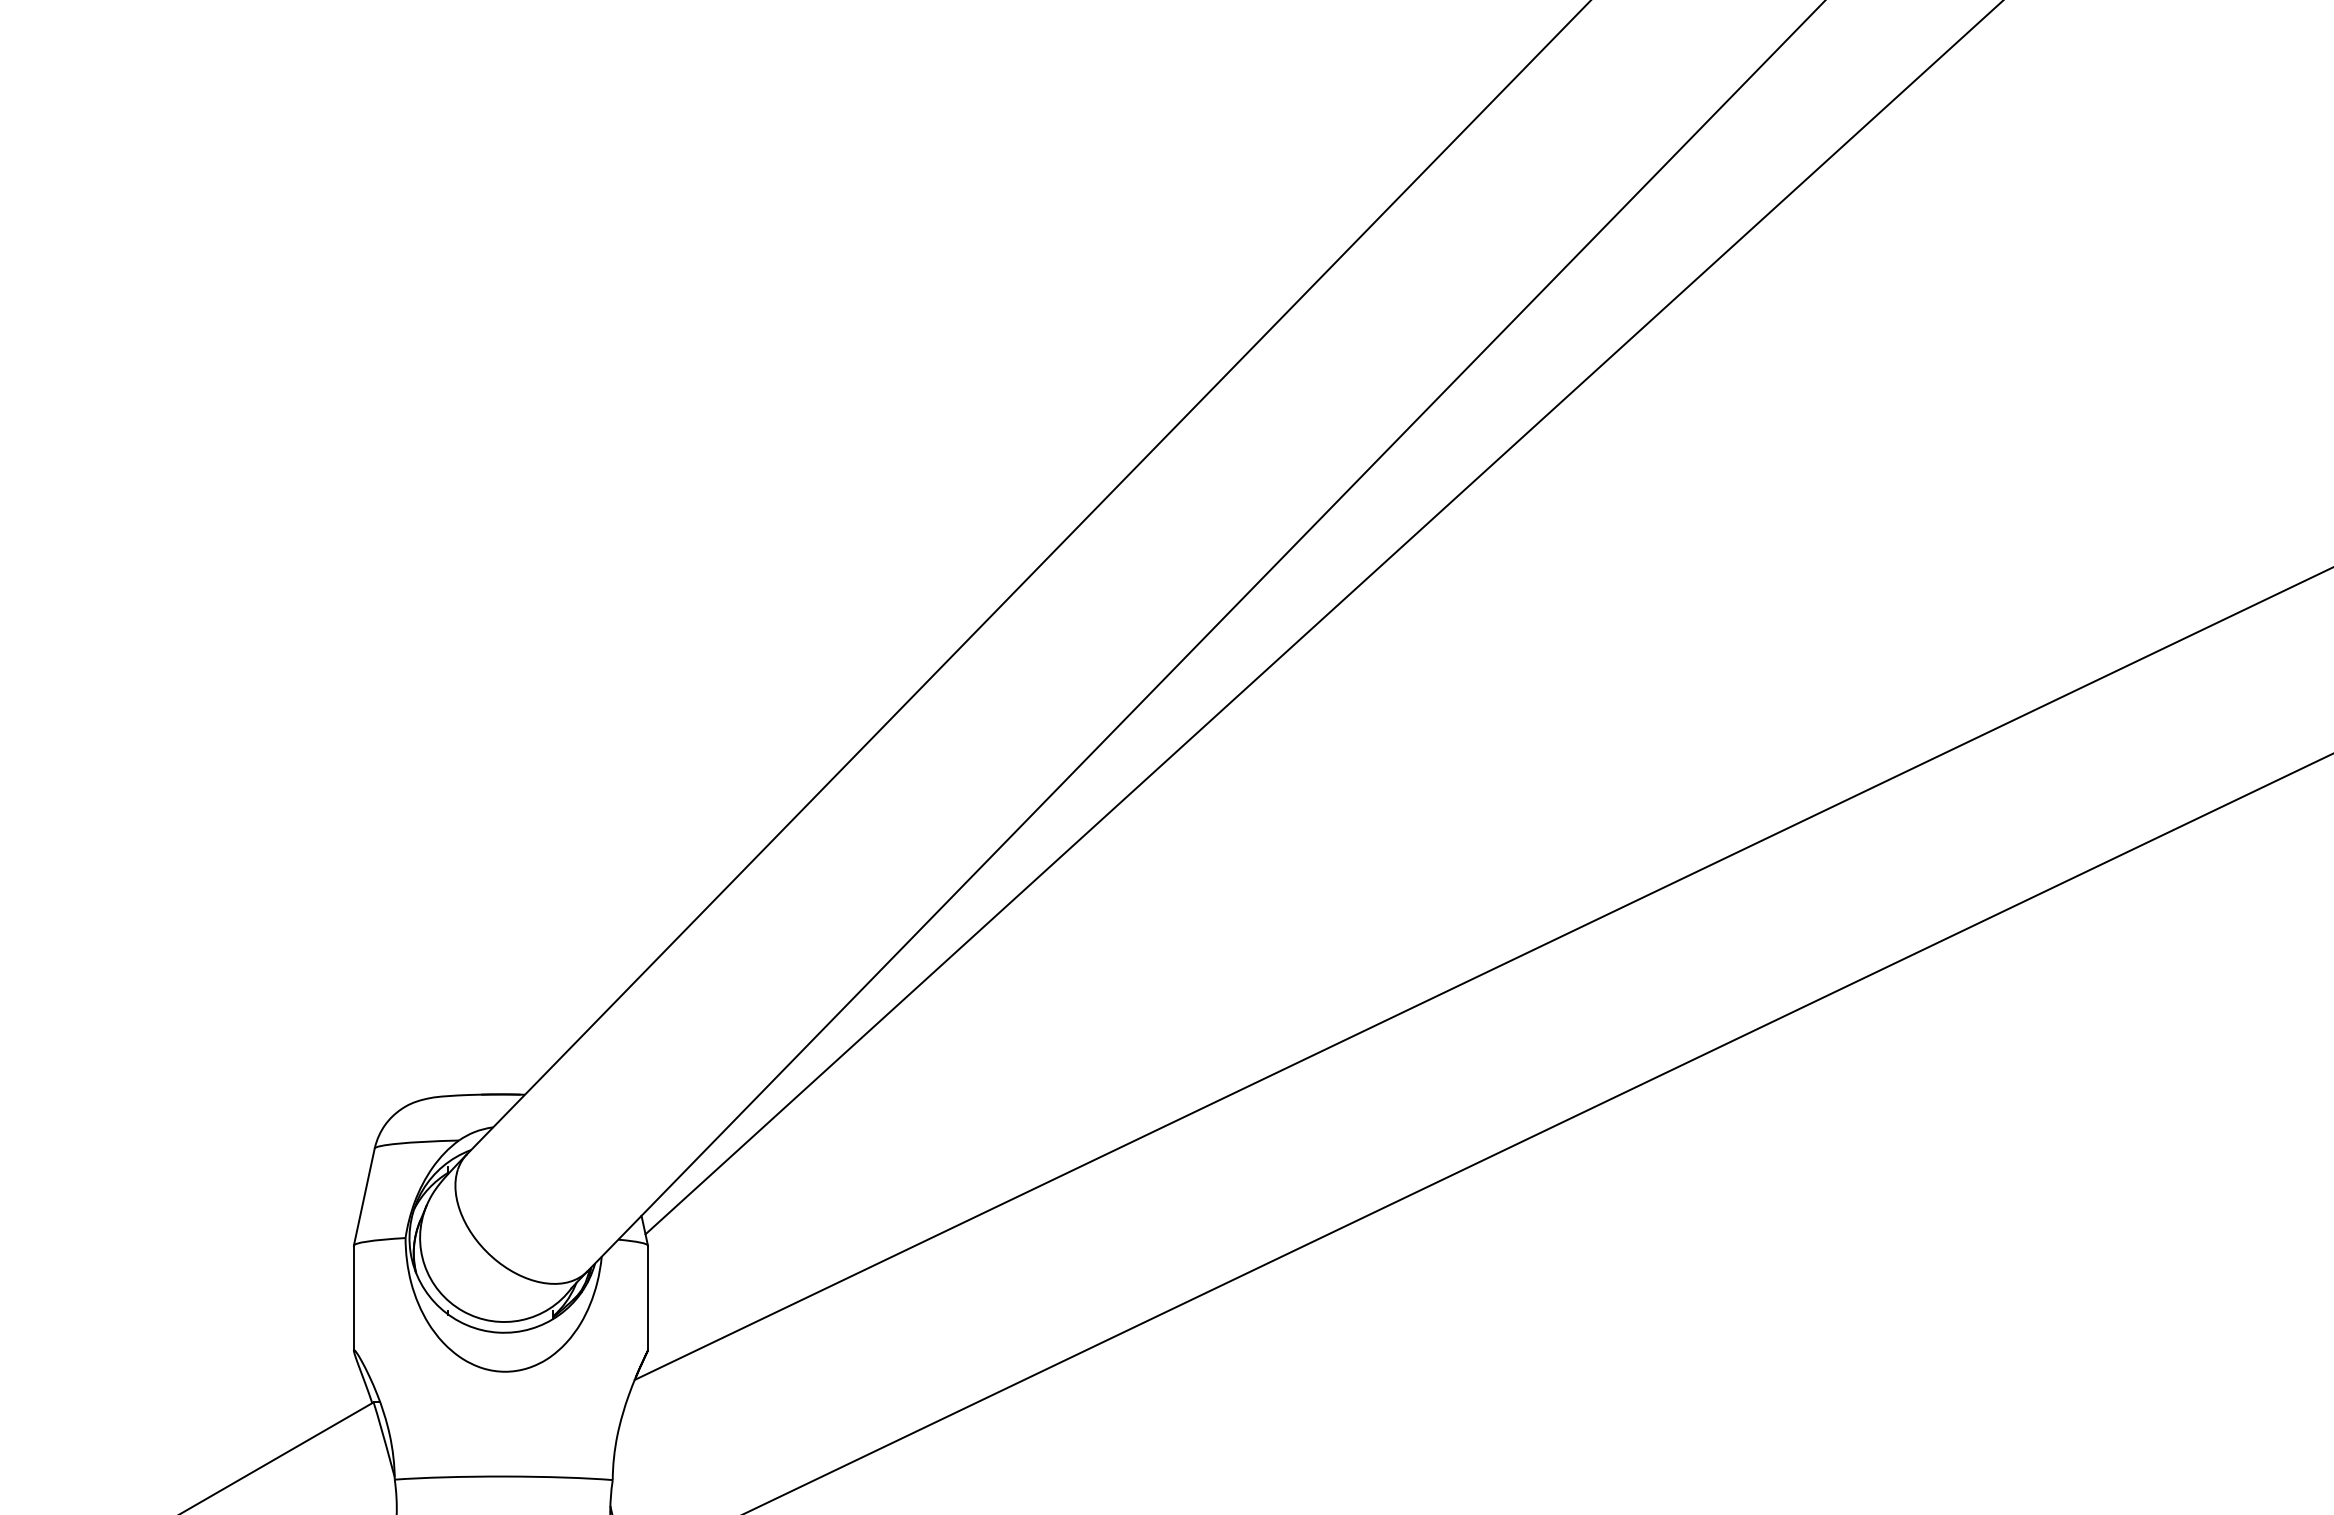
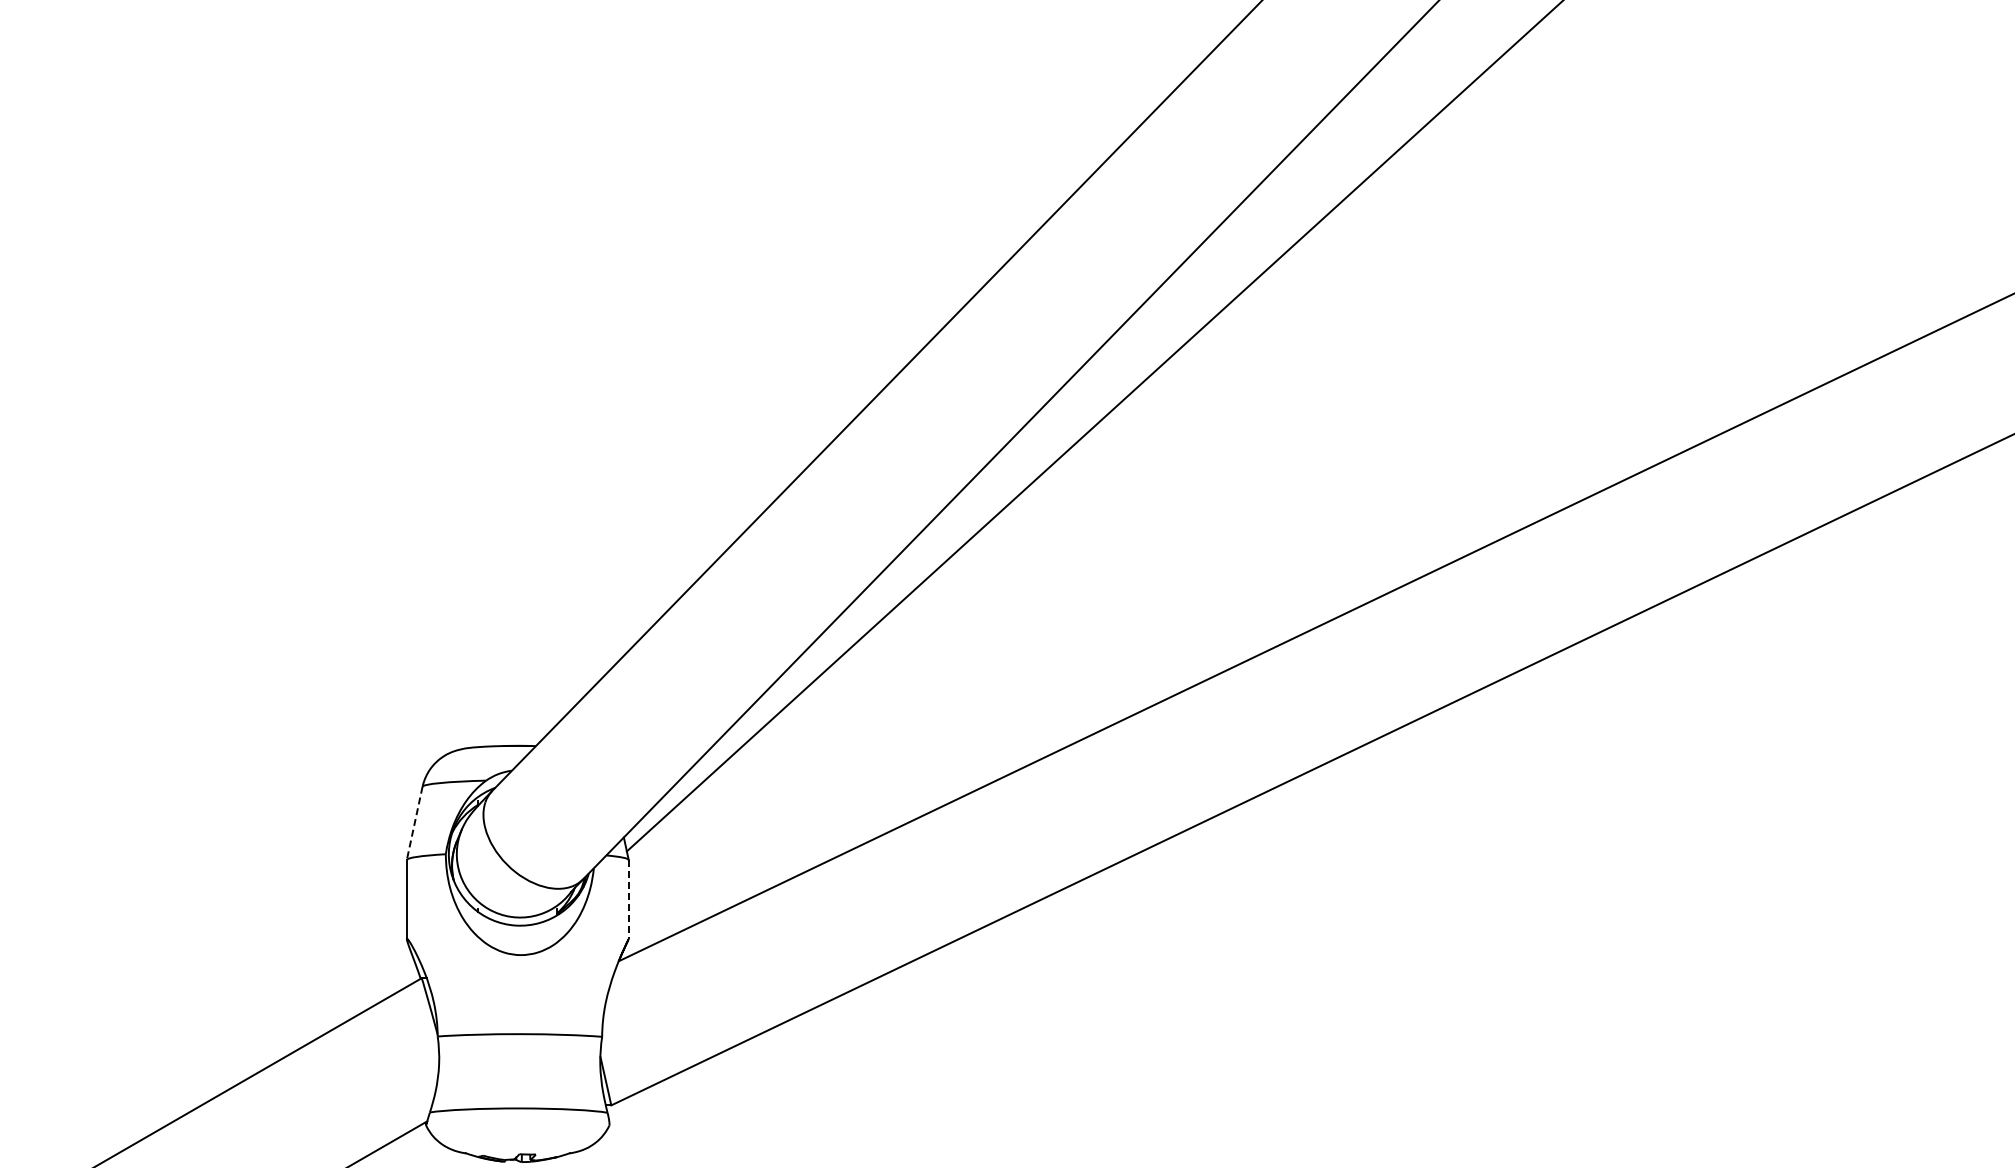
line: (364, 1197) -> (414, 823), solid -> dashed
line: (647, 1298) -> (628, 899), solid -> dashed

